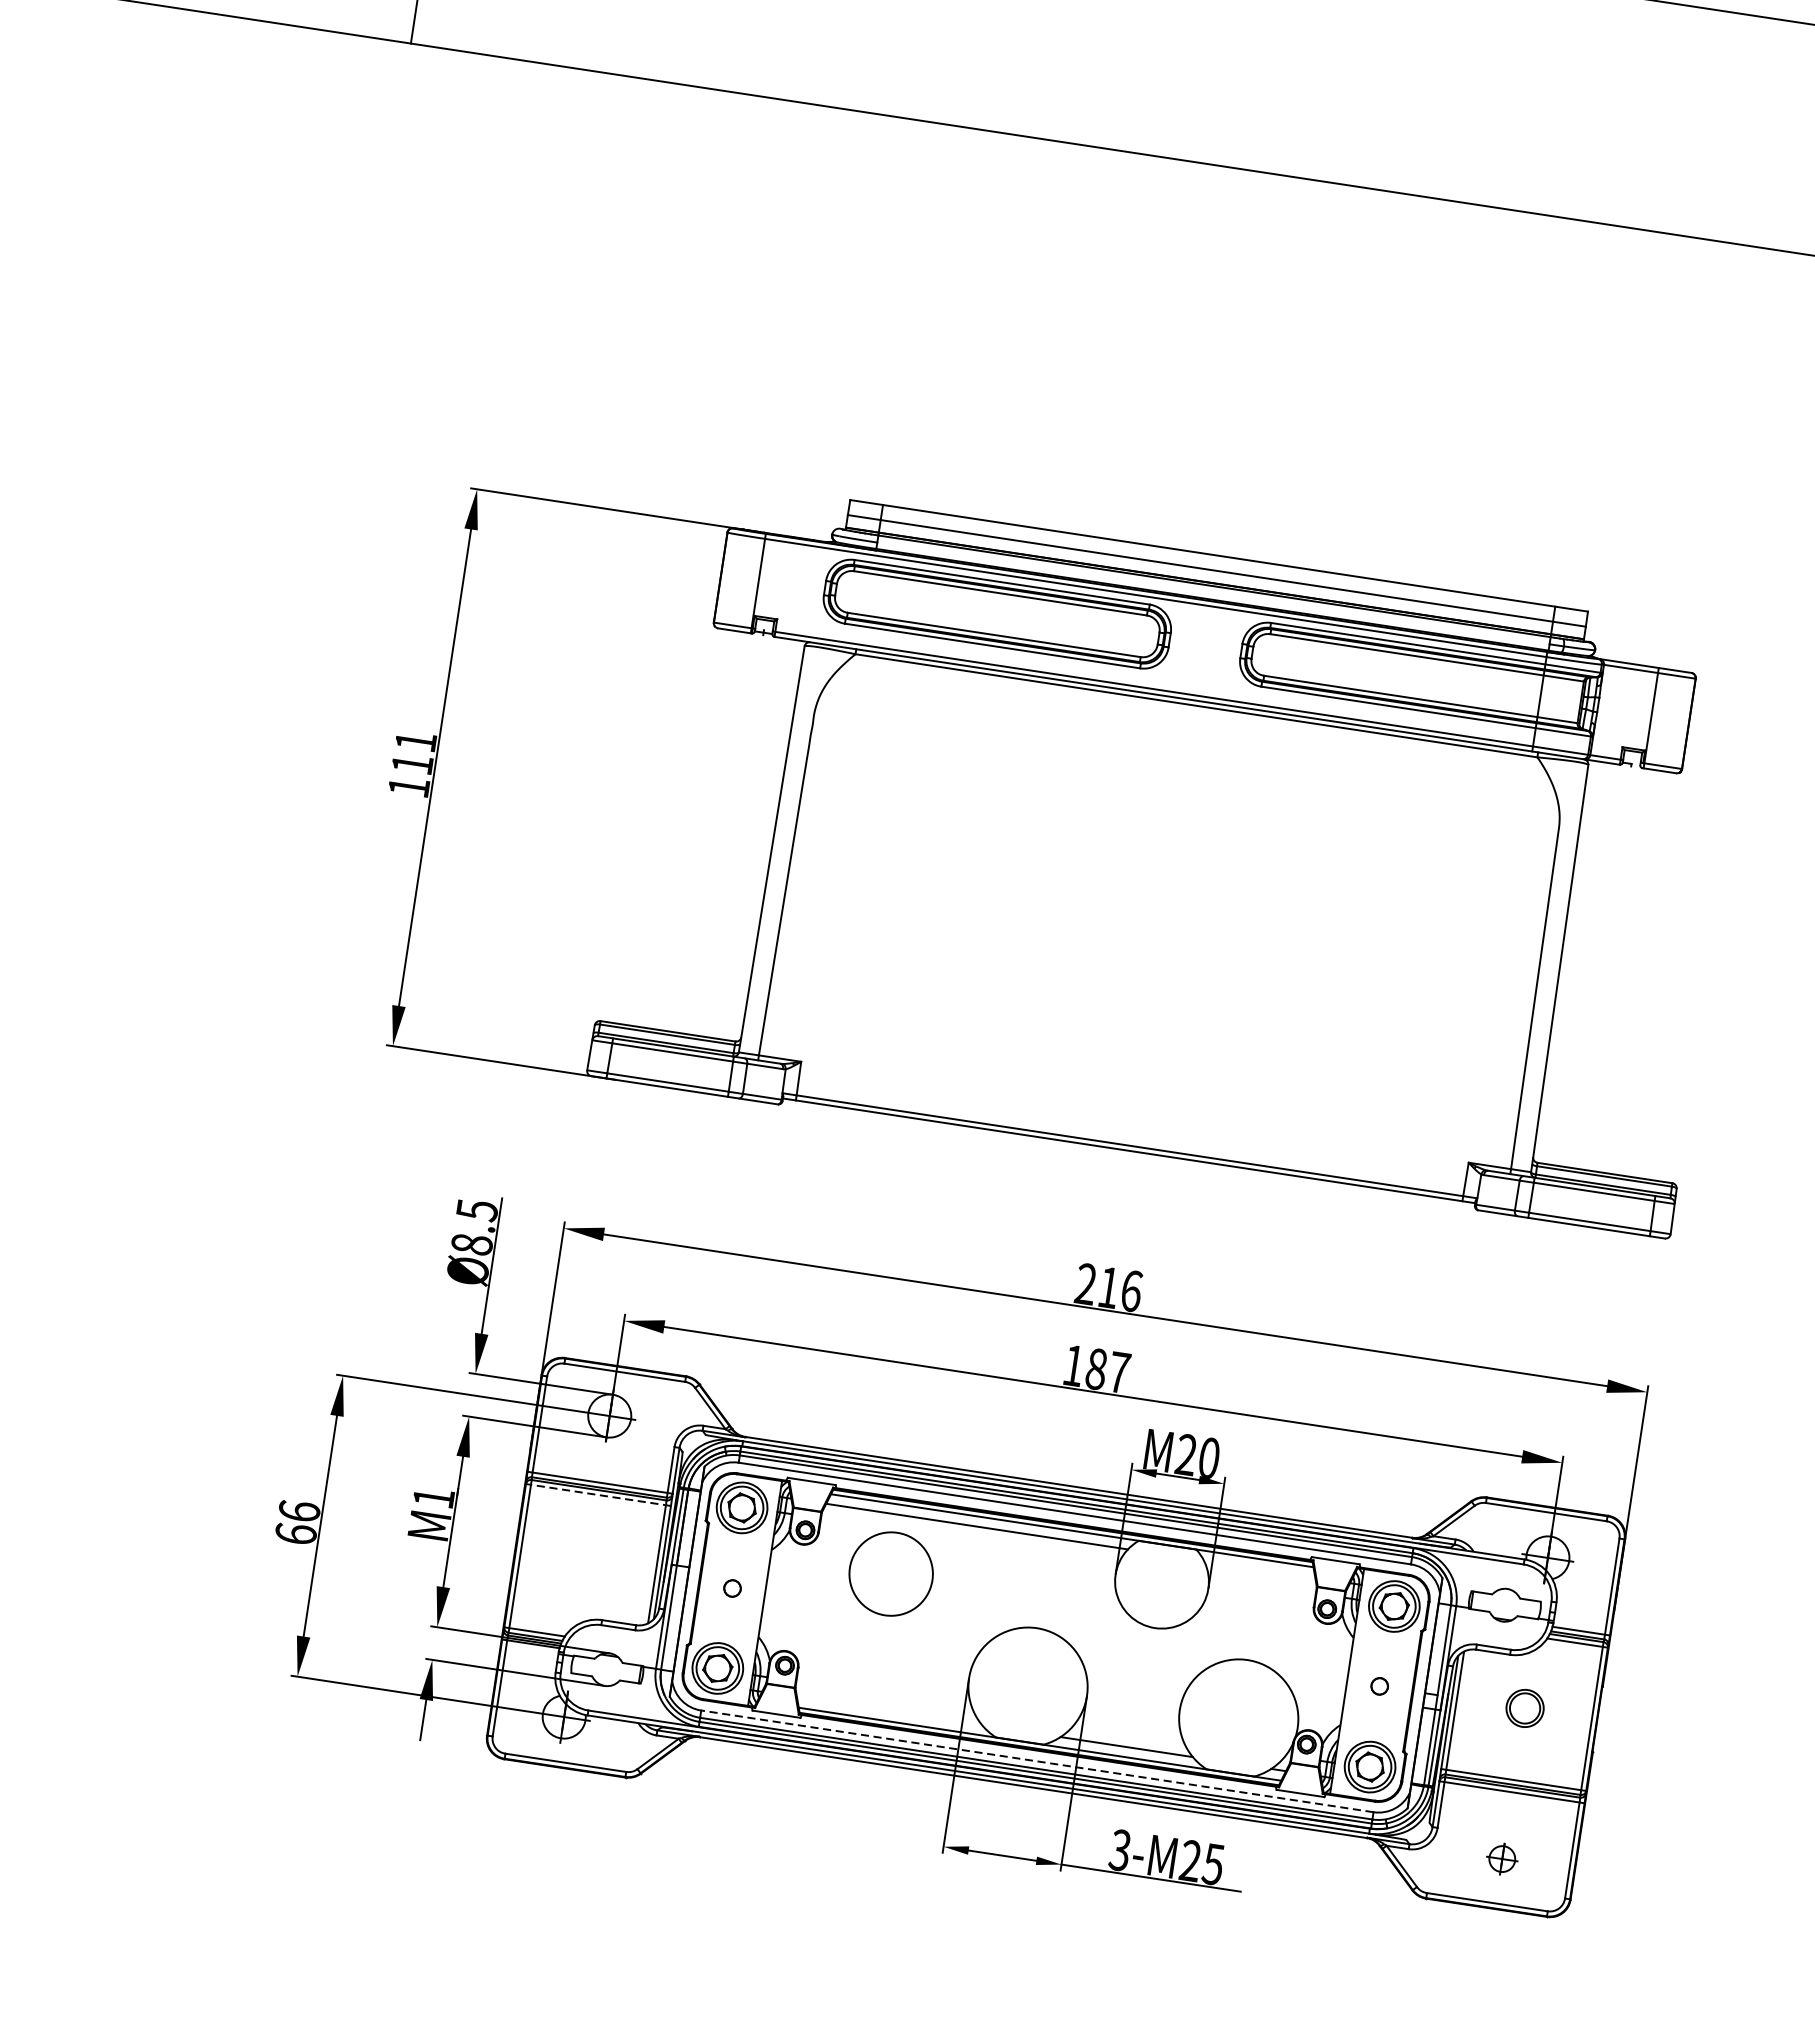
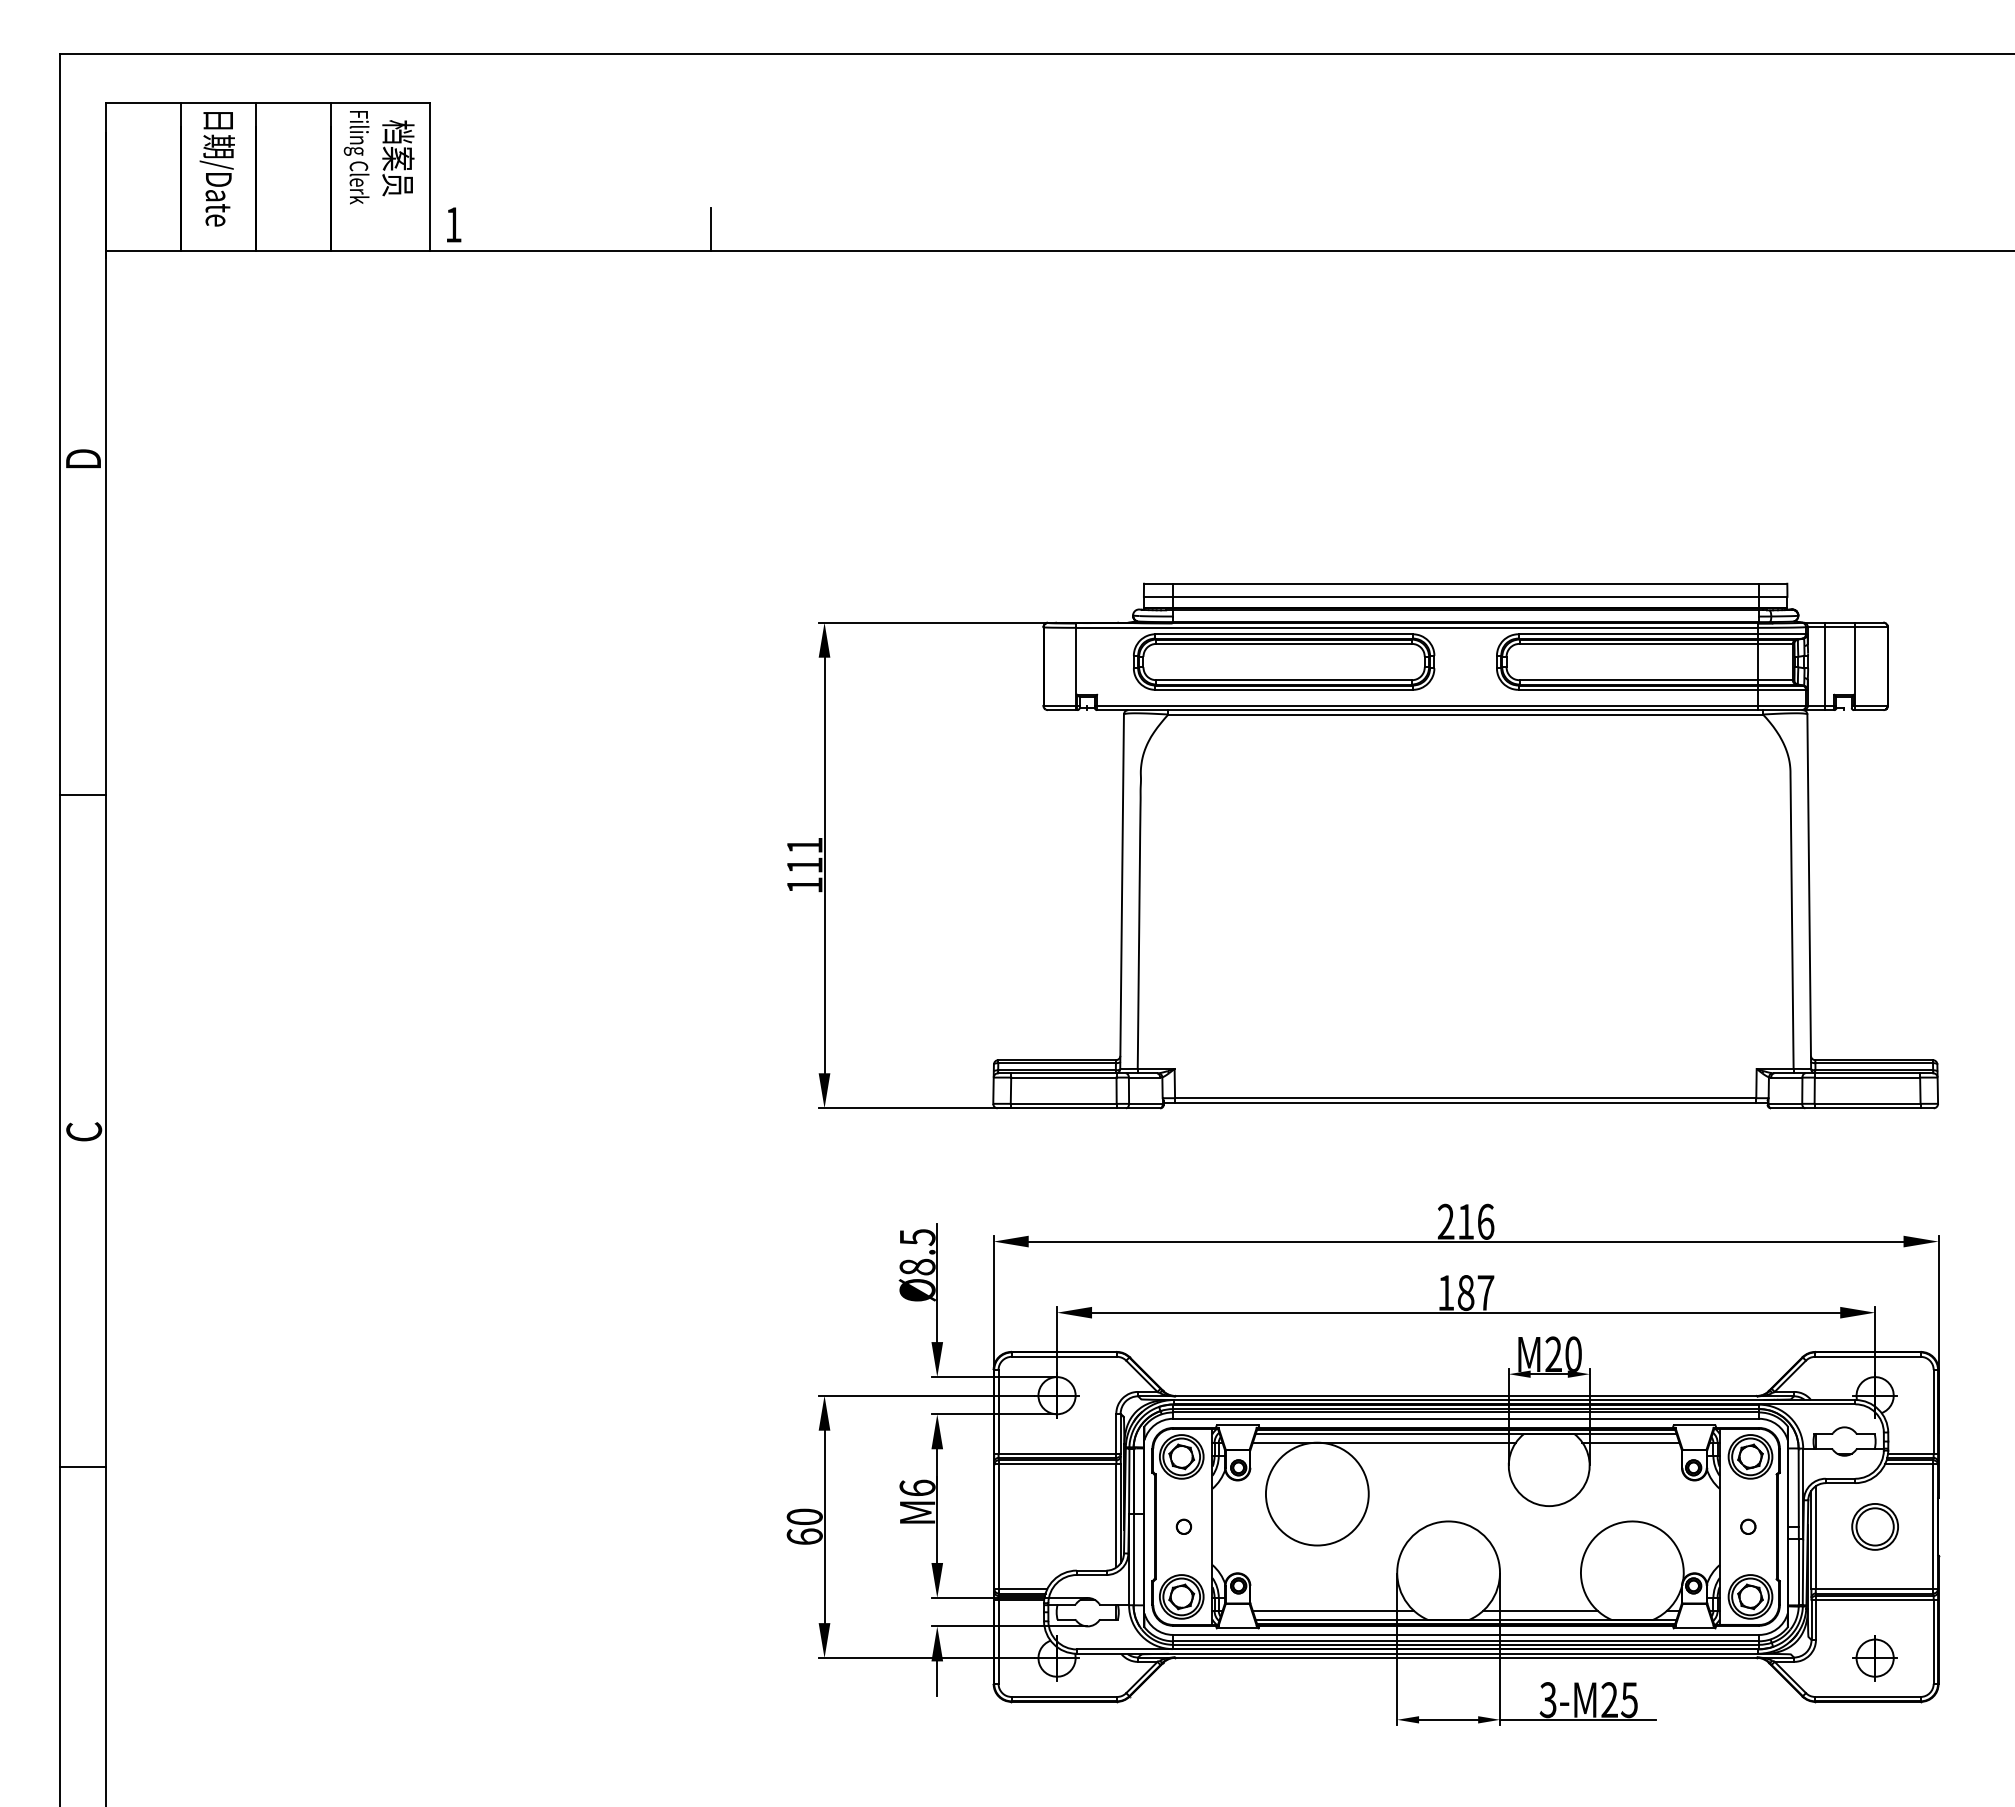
line: (1617, 713) -> (1825, 666), added
line: (598, 1495) -> (1057, 1464), dashed -> solid
text: (433, 1497) -> (917, 1487), M1 -> M6
text: (299, 1510) -> (804, 1516), 66 -> 60
line: (1259, 1569) -> (1630, 1442), added
circle: (890, 1573) -> (1316, 1493), size x1.43
part: (1524, 1707) -> (1874, 1526), size x1.43
line: (889, 1711) -> (1333, 1611), added
line: (1036, 1760) -> (1465, 1634), dashed -> solid
part: (1501, 1859) -> (1874, 1658), size x1.67

